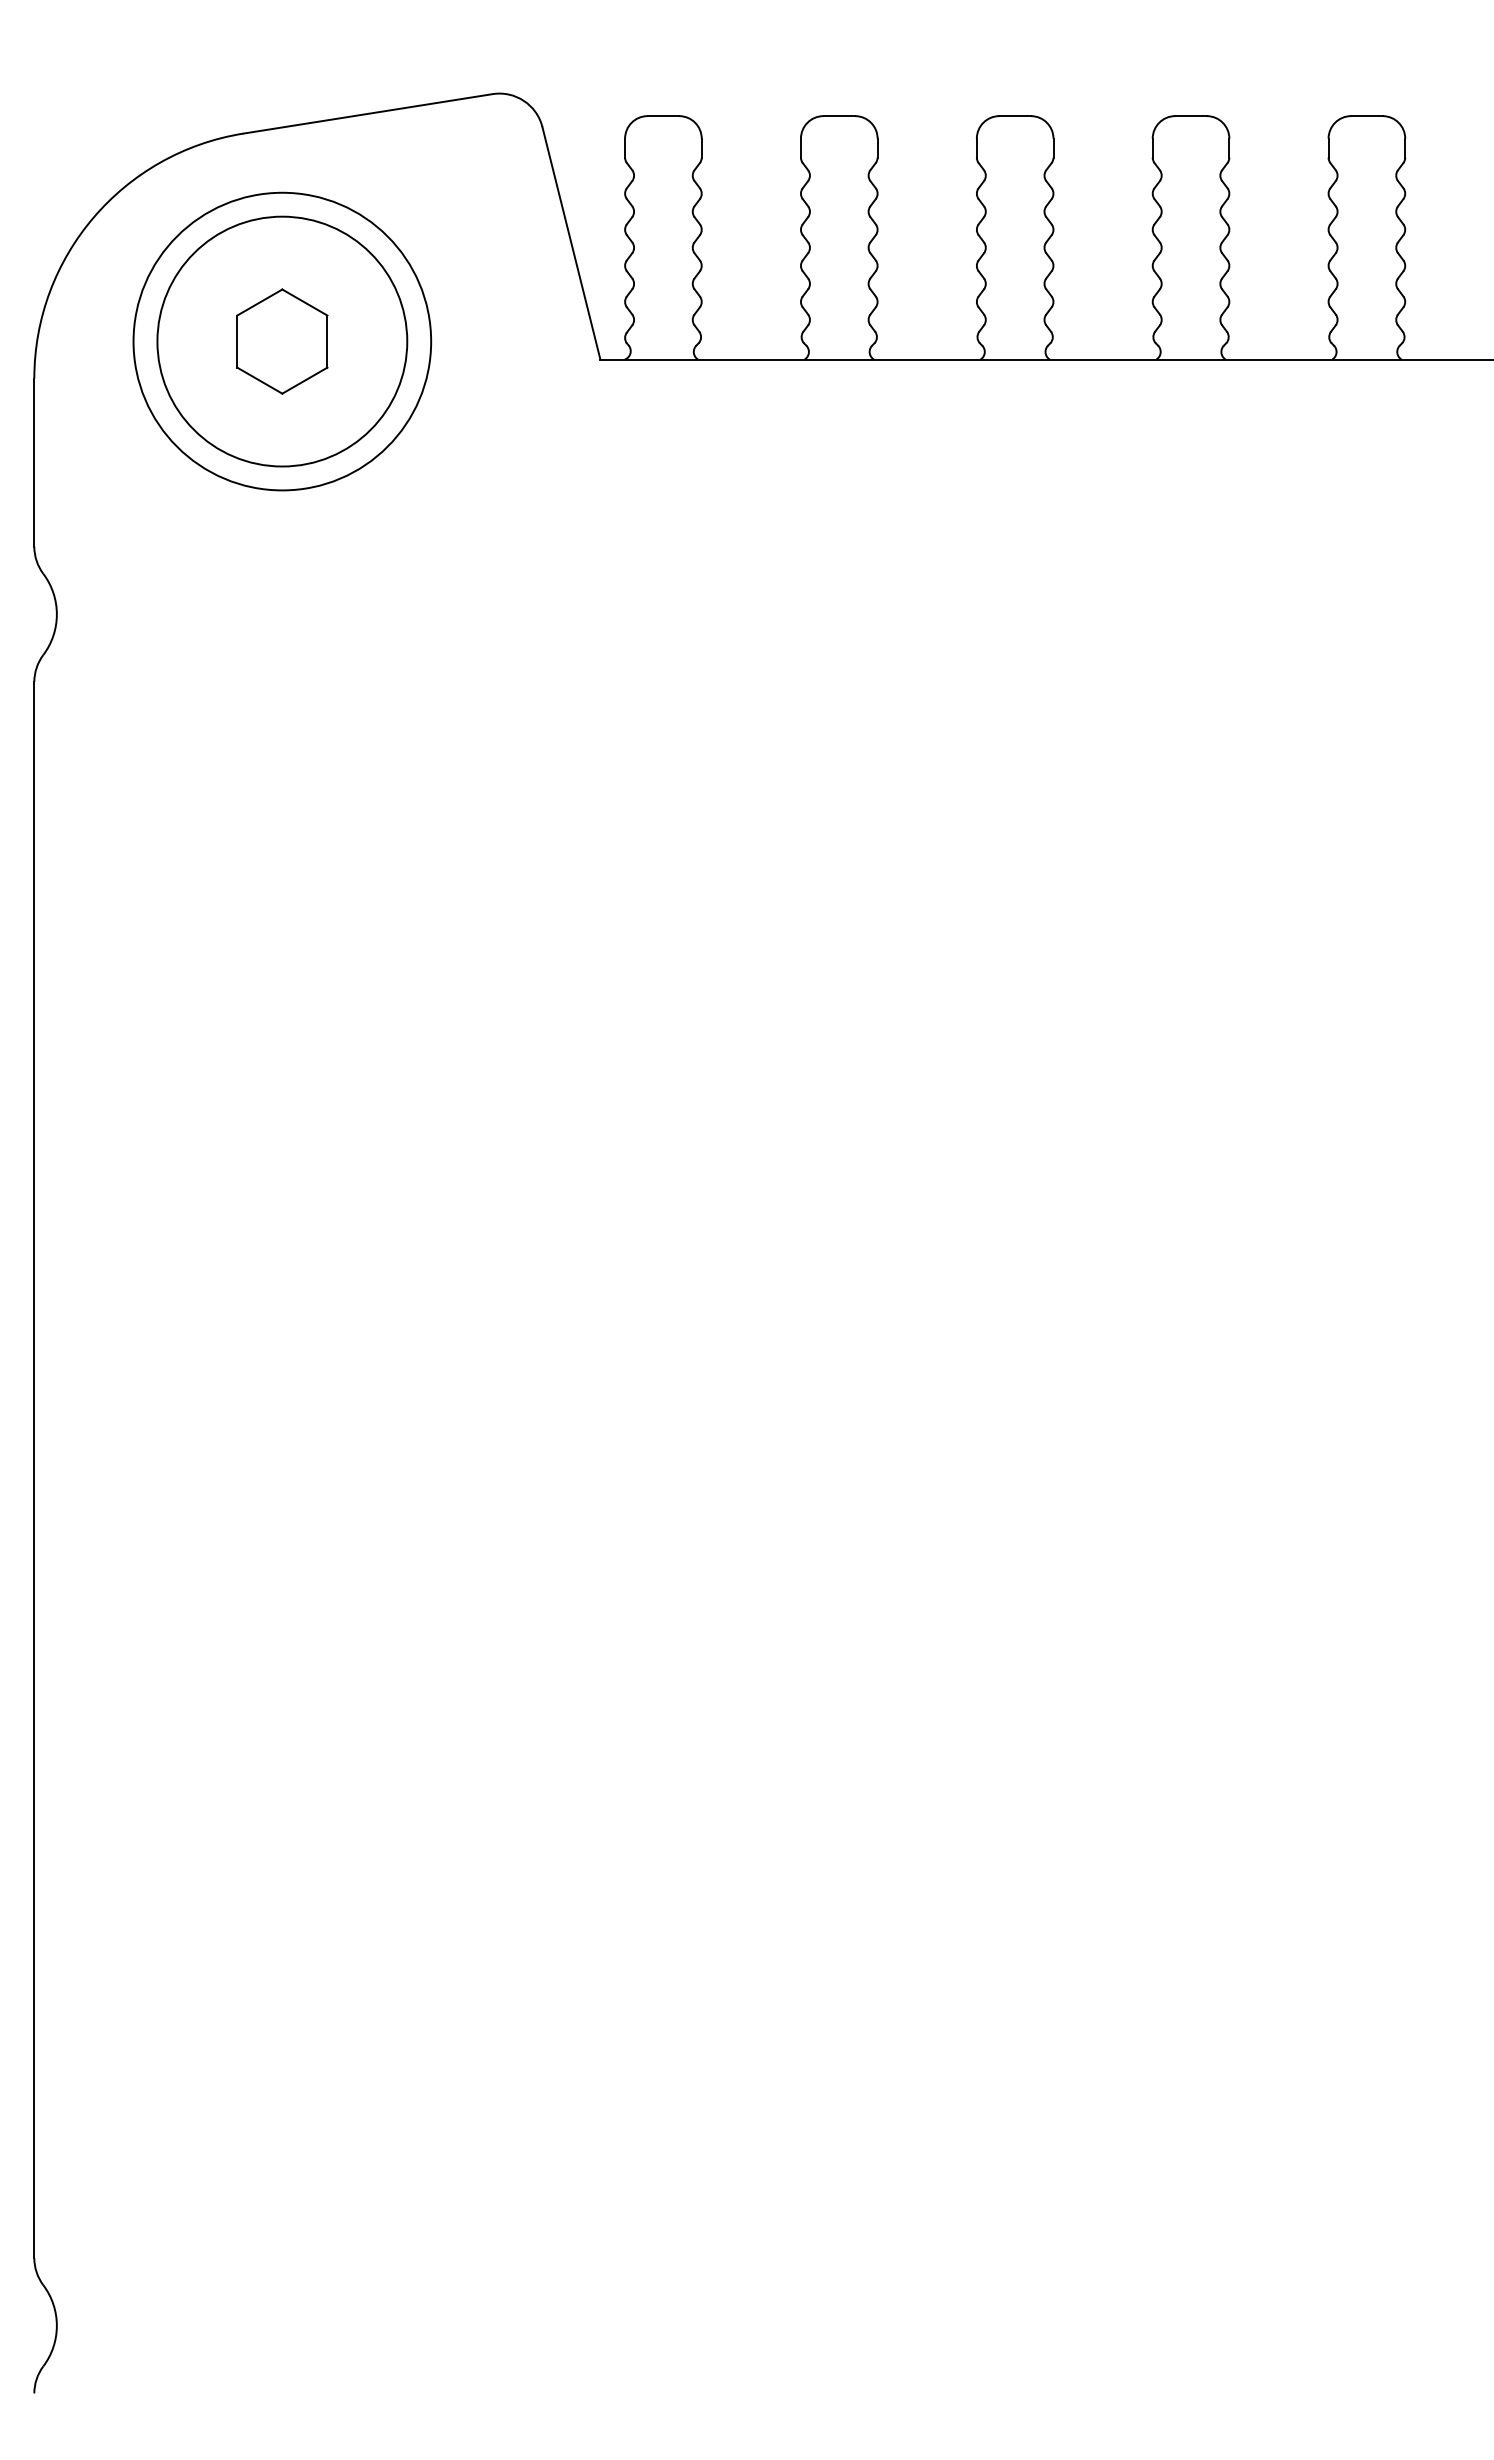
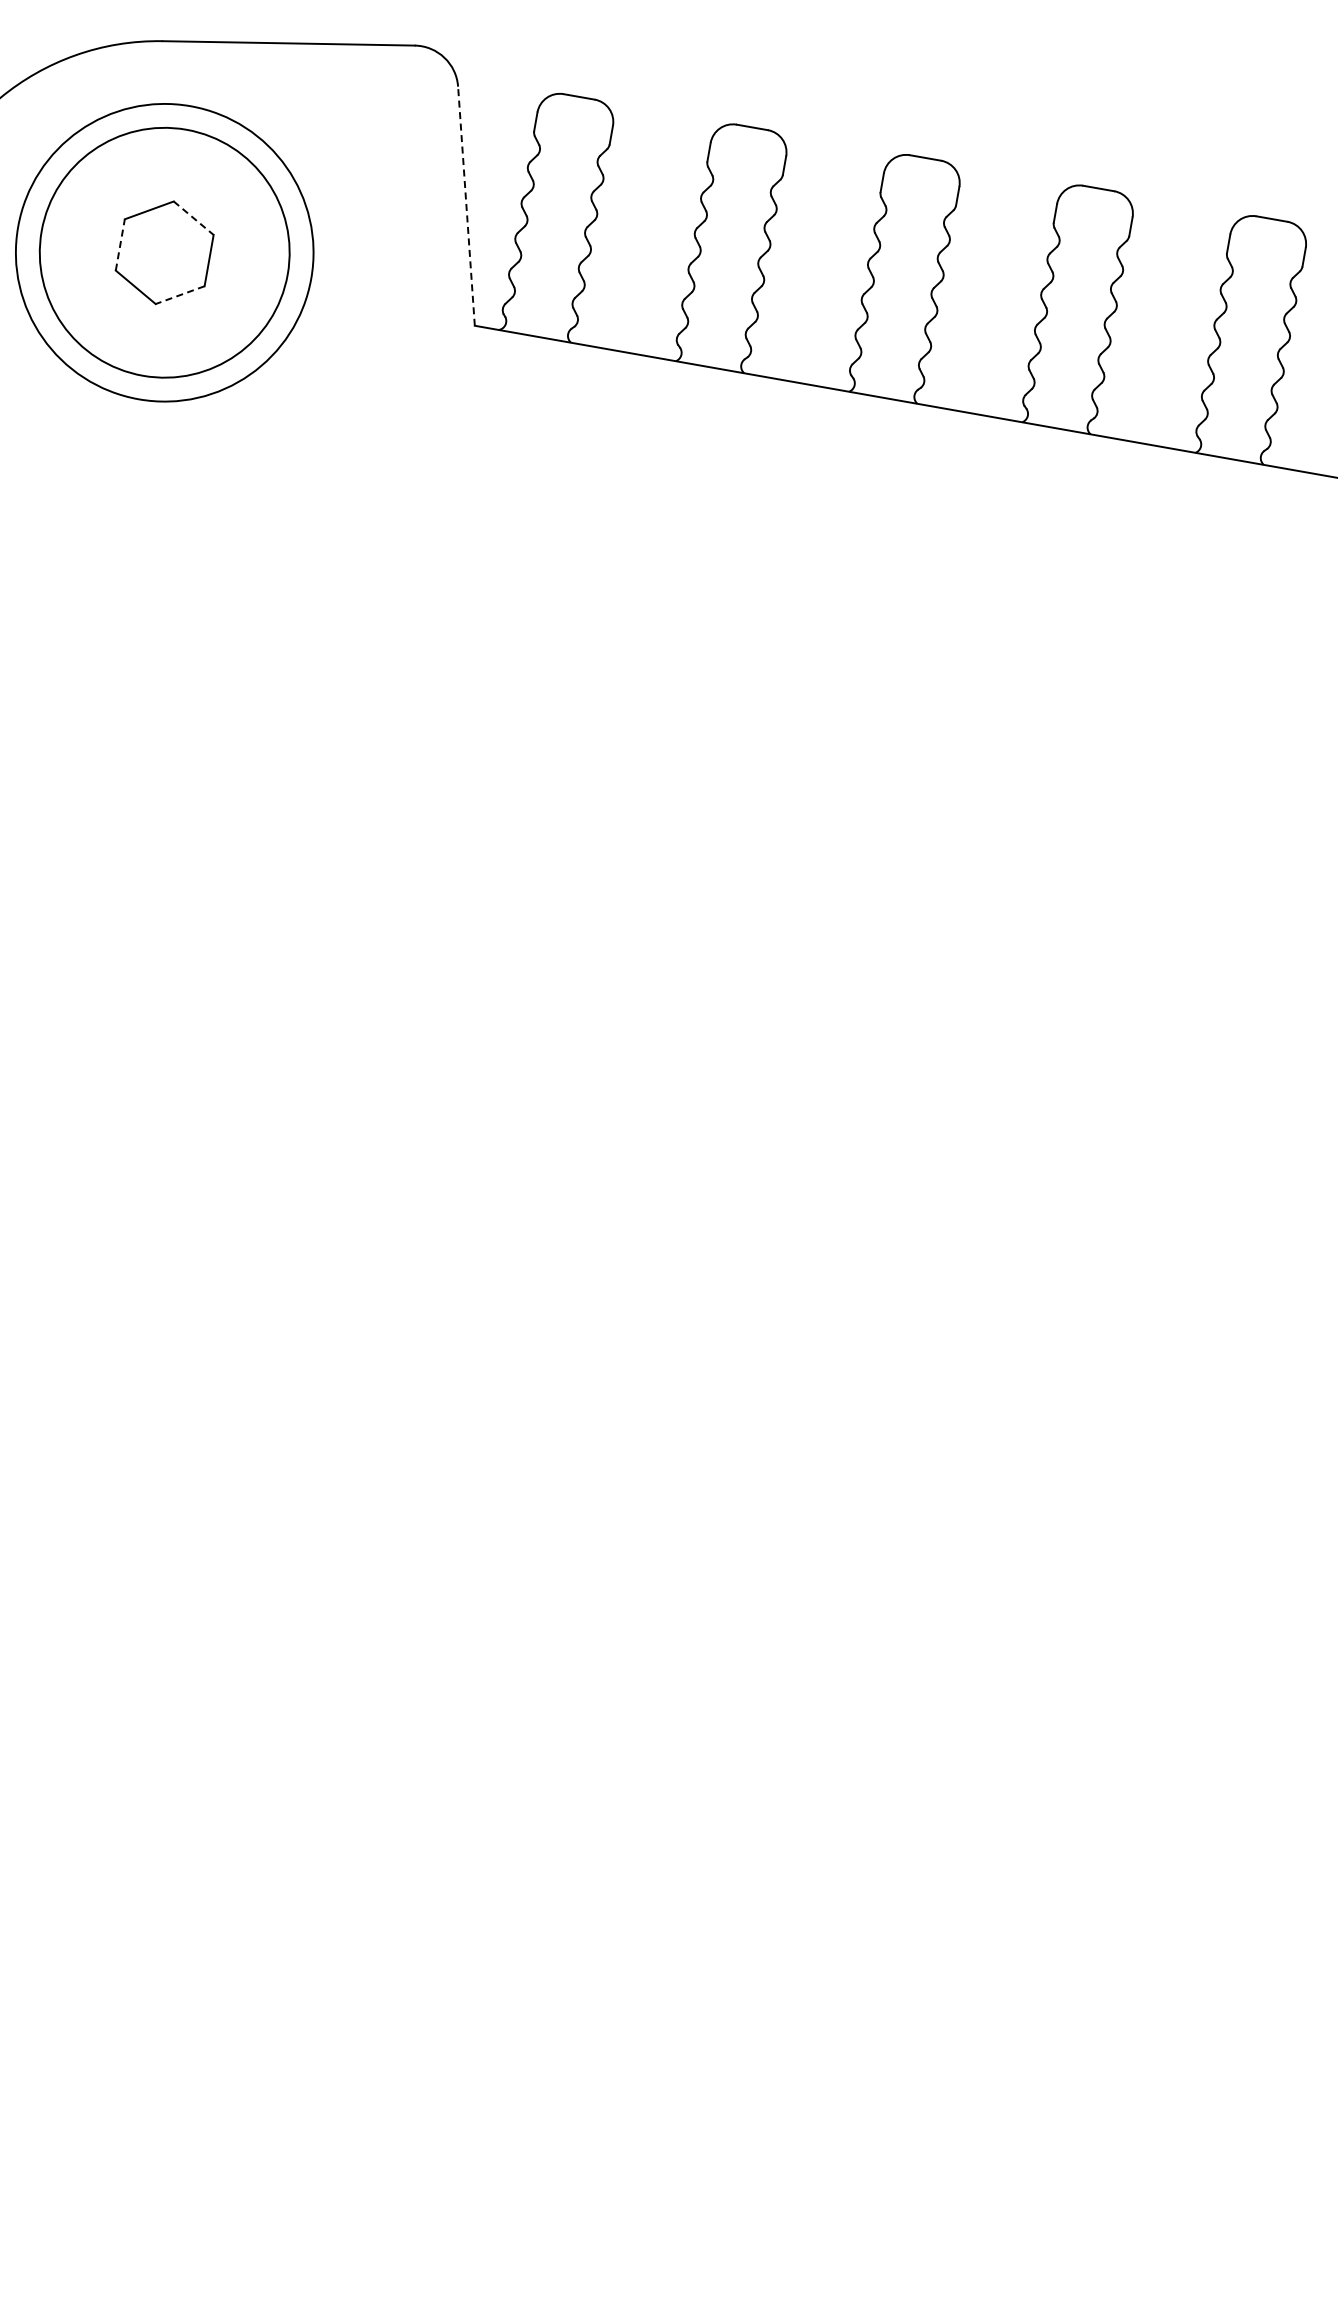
line: (571, 243) -> (466, 206), solid -> dashed
line: (305, 302) -> (194, 218), solid -> dashed
line: (237, 341) -> (120, 244), solid -> dashed
line: (304, 380) -> (179, 294), solid -> dashed

